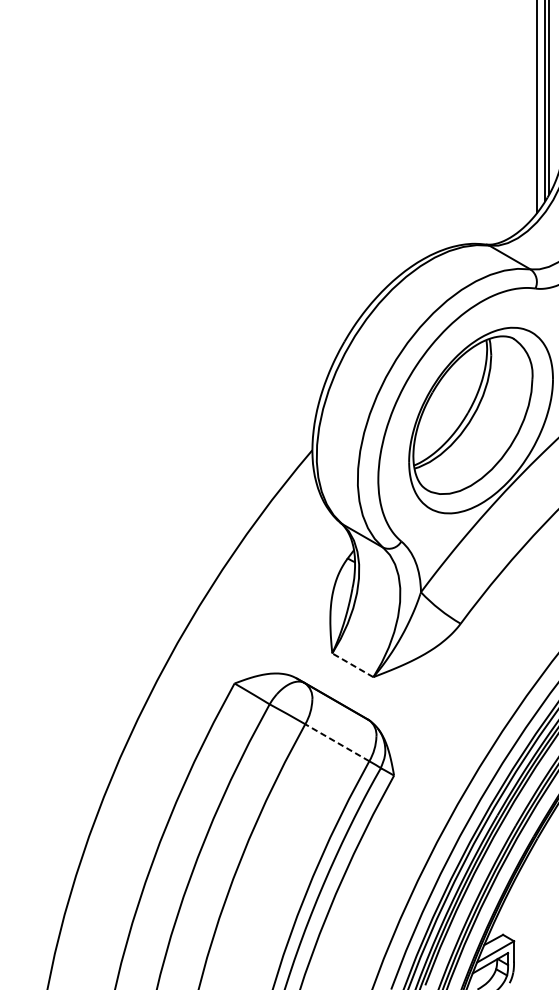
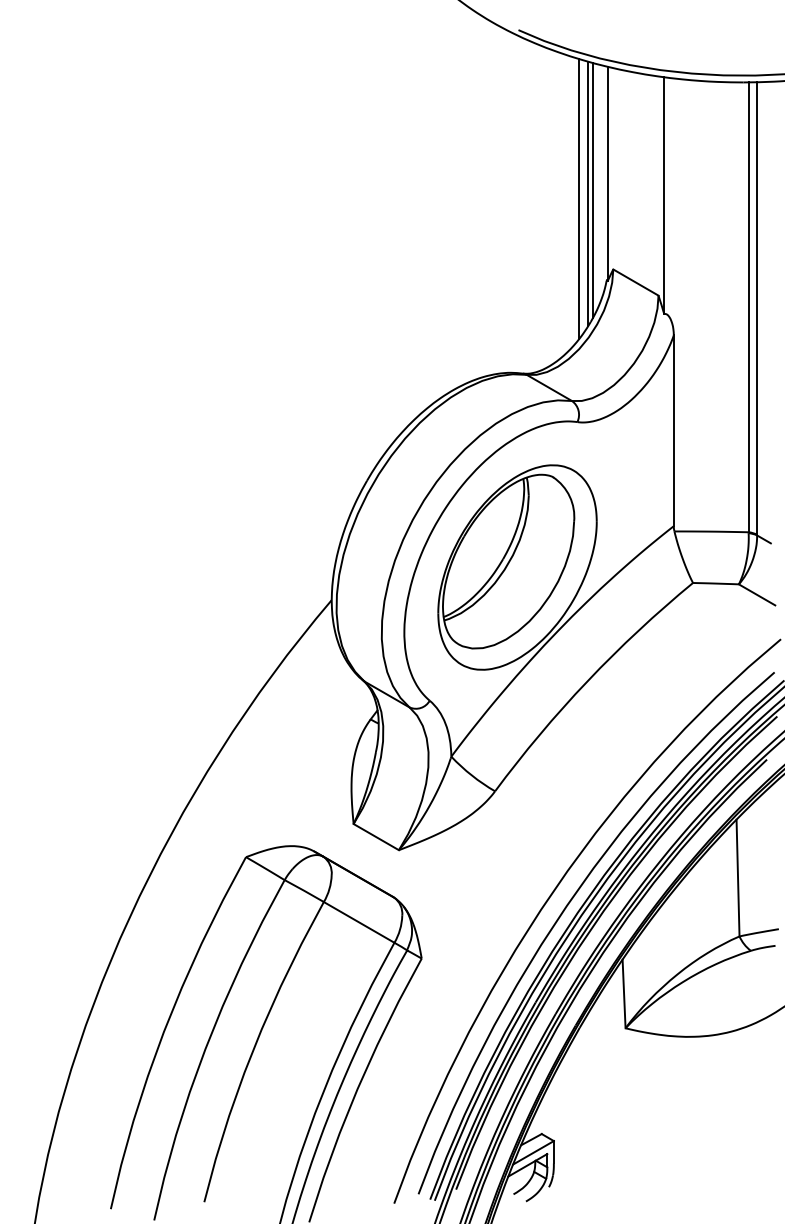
line: (352, 664) -> (375, 836), dashed -> solid
line: (337, 742) -> (359, 922), dashed -> solid

